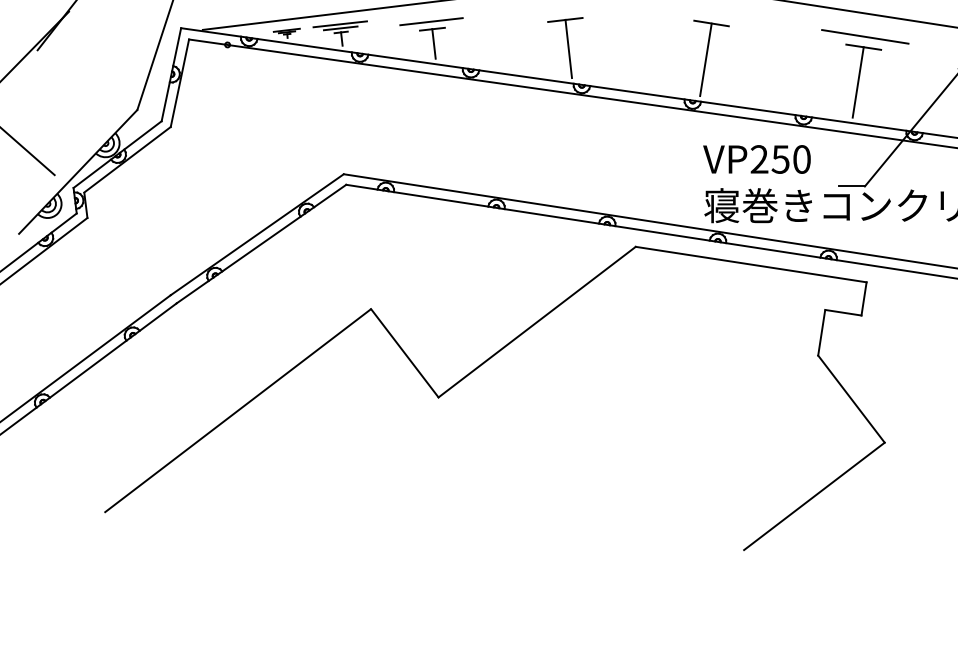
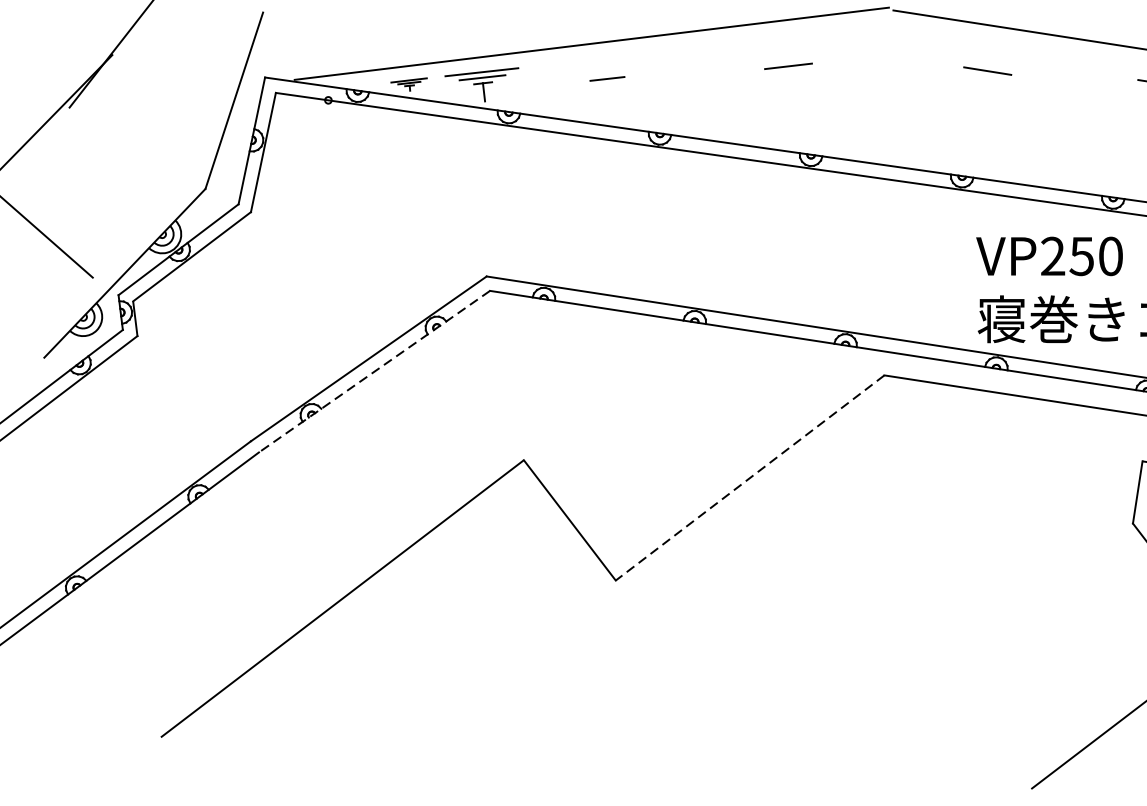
line: (431, 21) -> (606, 68), removed
line: (433, 43) -> (608, 98), removed
line: (568, 48) -> (792, 105), removed
line: (705, 59) -> (979, 120), removed
line: (261, 244) -> (374, 372), solid -> dashed
line: (536, 322) -> (749, 478), solid -> dashed

